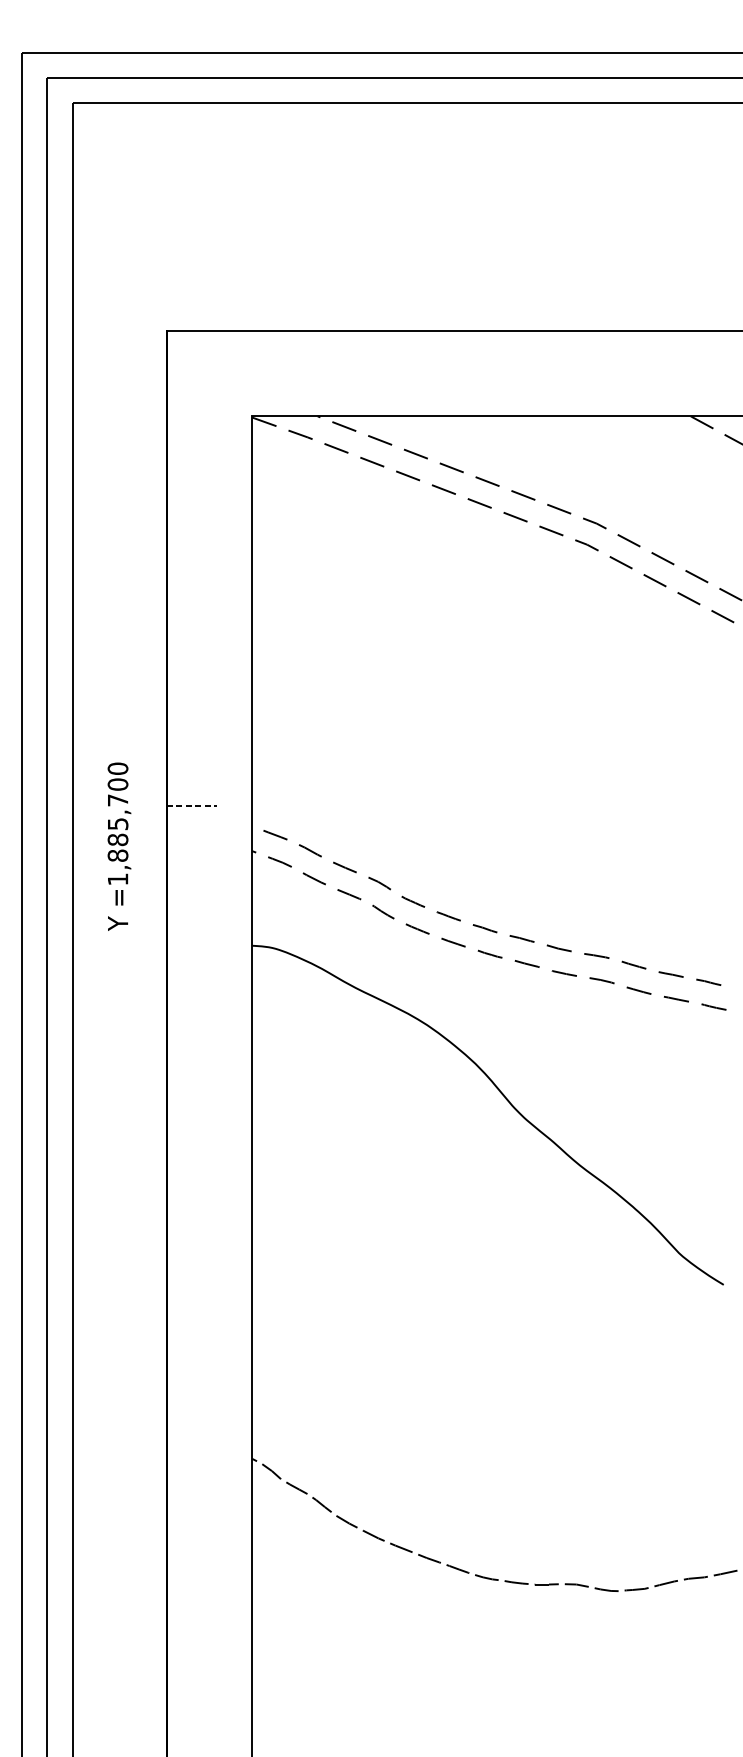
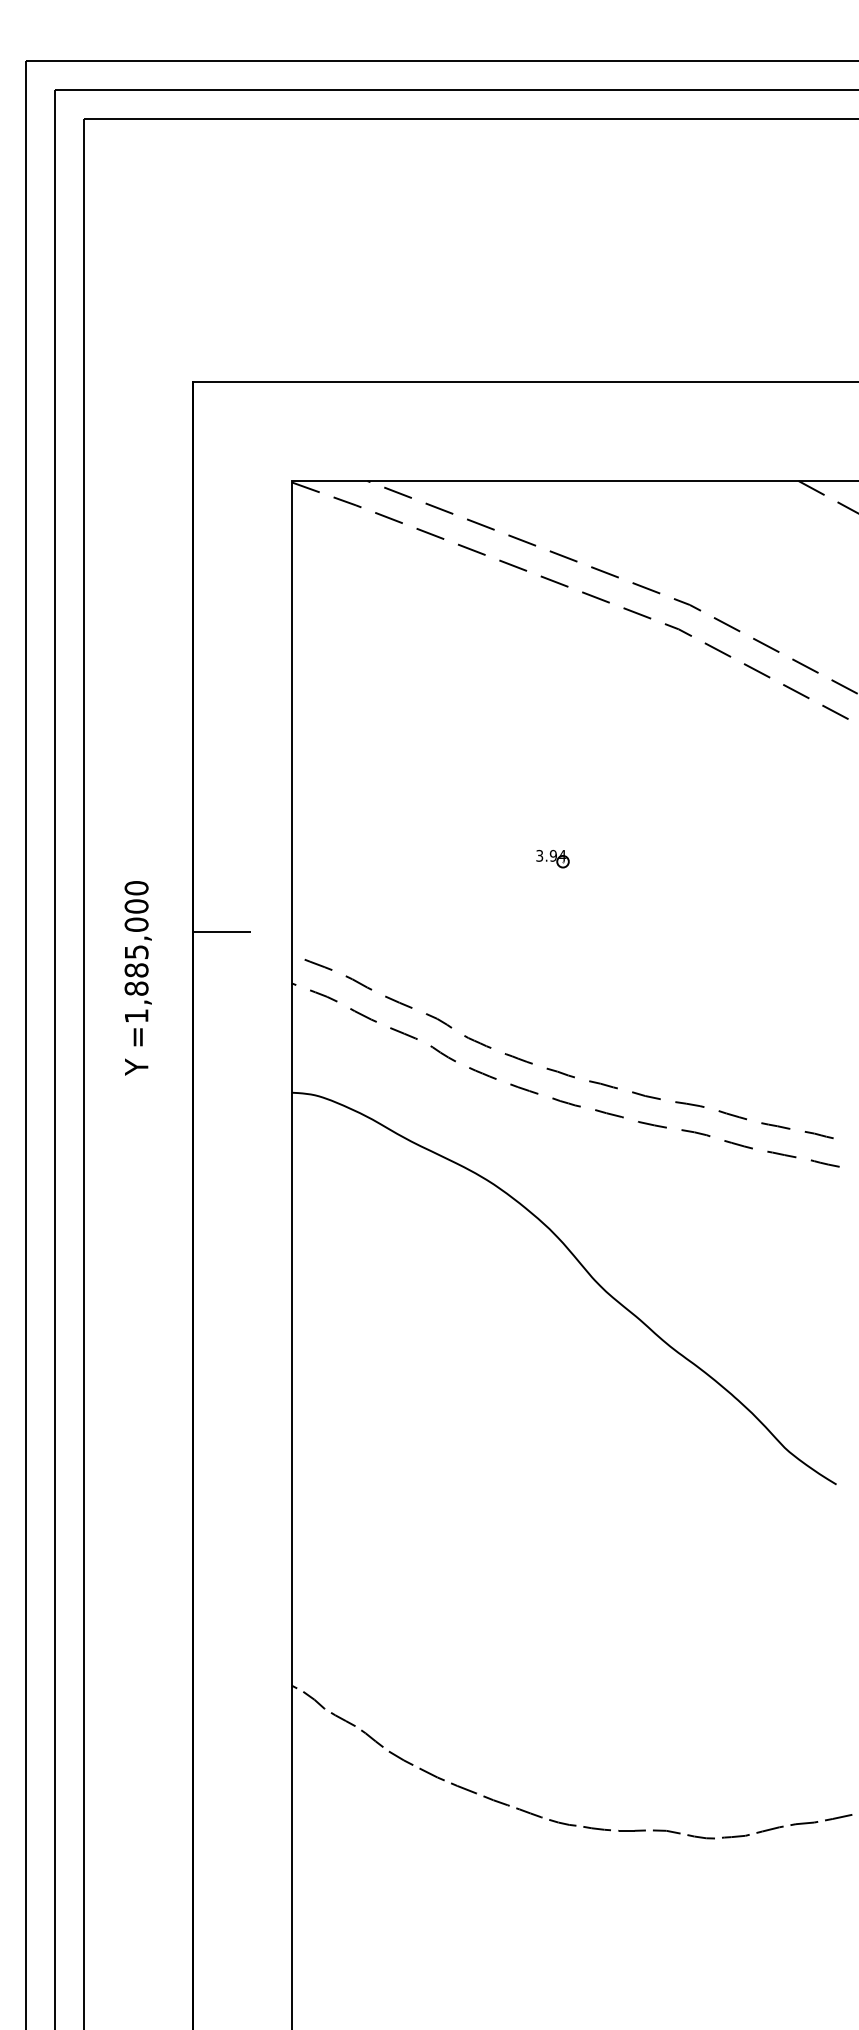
part: (477, 743) -> (552, 859), added
text: (117, 800) -> (136, 924), =1,885,700 -> =1,885,000
line: (192, 806) -> (222, 931), dashed -> solid

